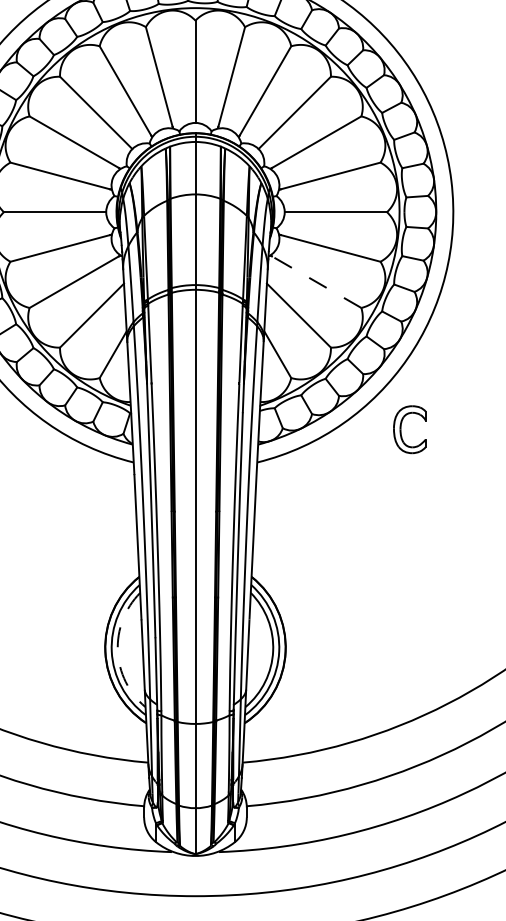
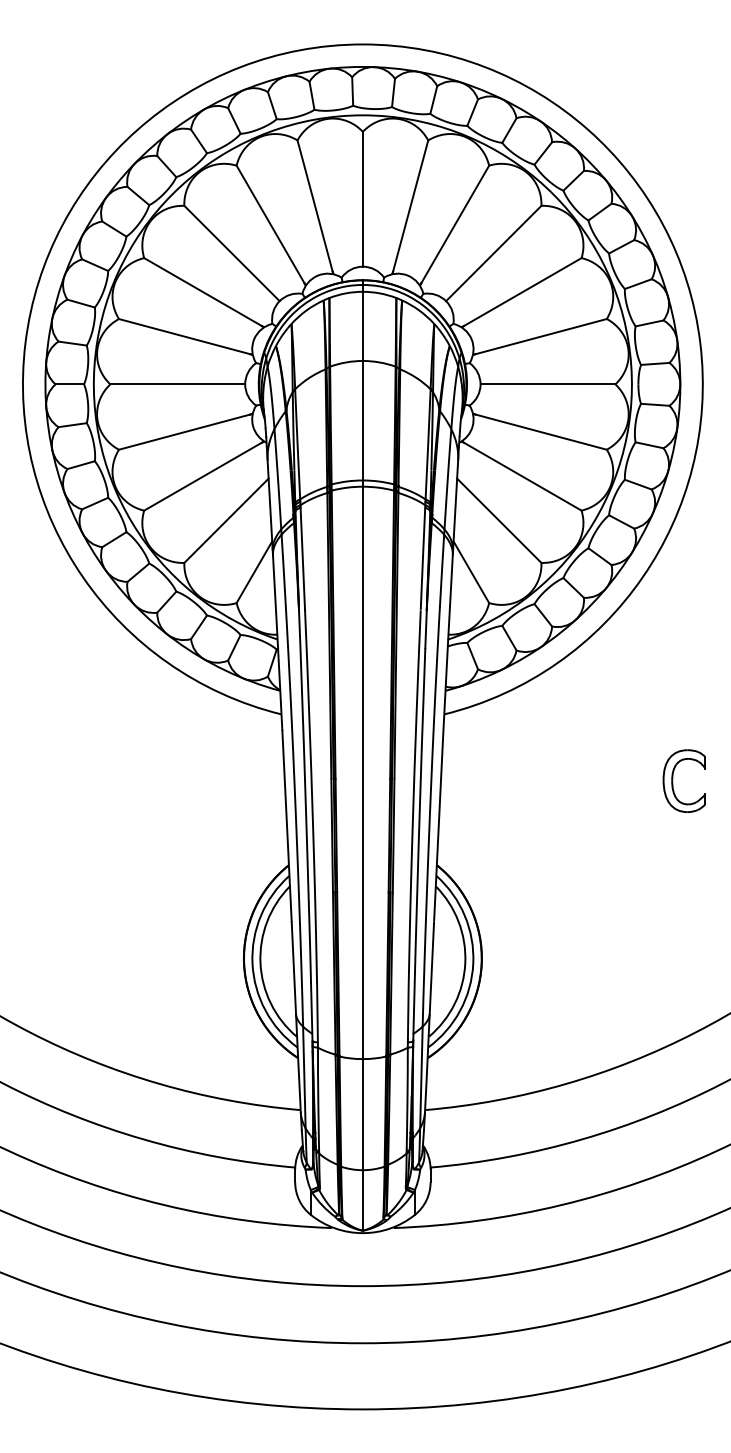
line: (317, 282) -> (523, 476), dashed -> solid
part: (401, 429) -> (673, 780), moved
arc: (117, 651) -> (260, 963), dashed -> solid

